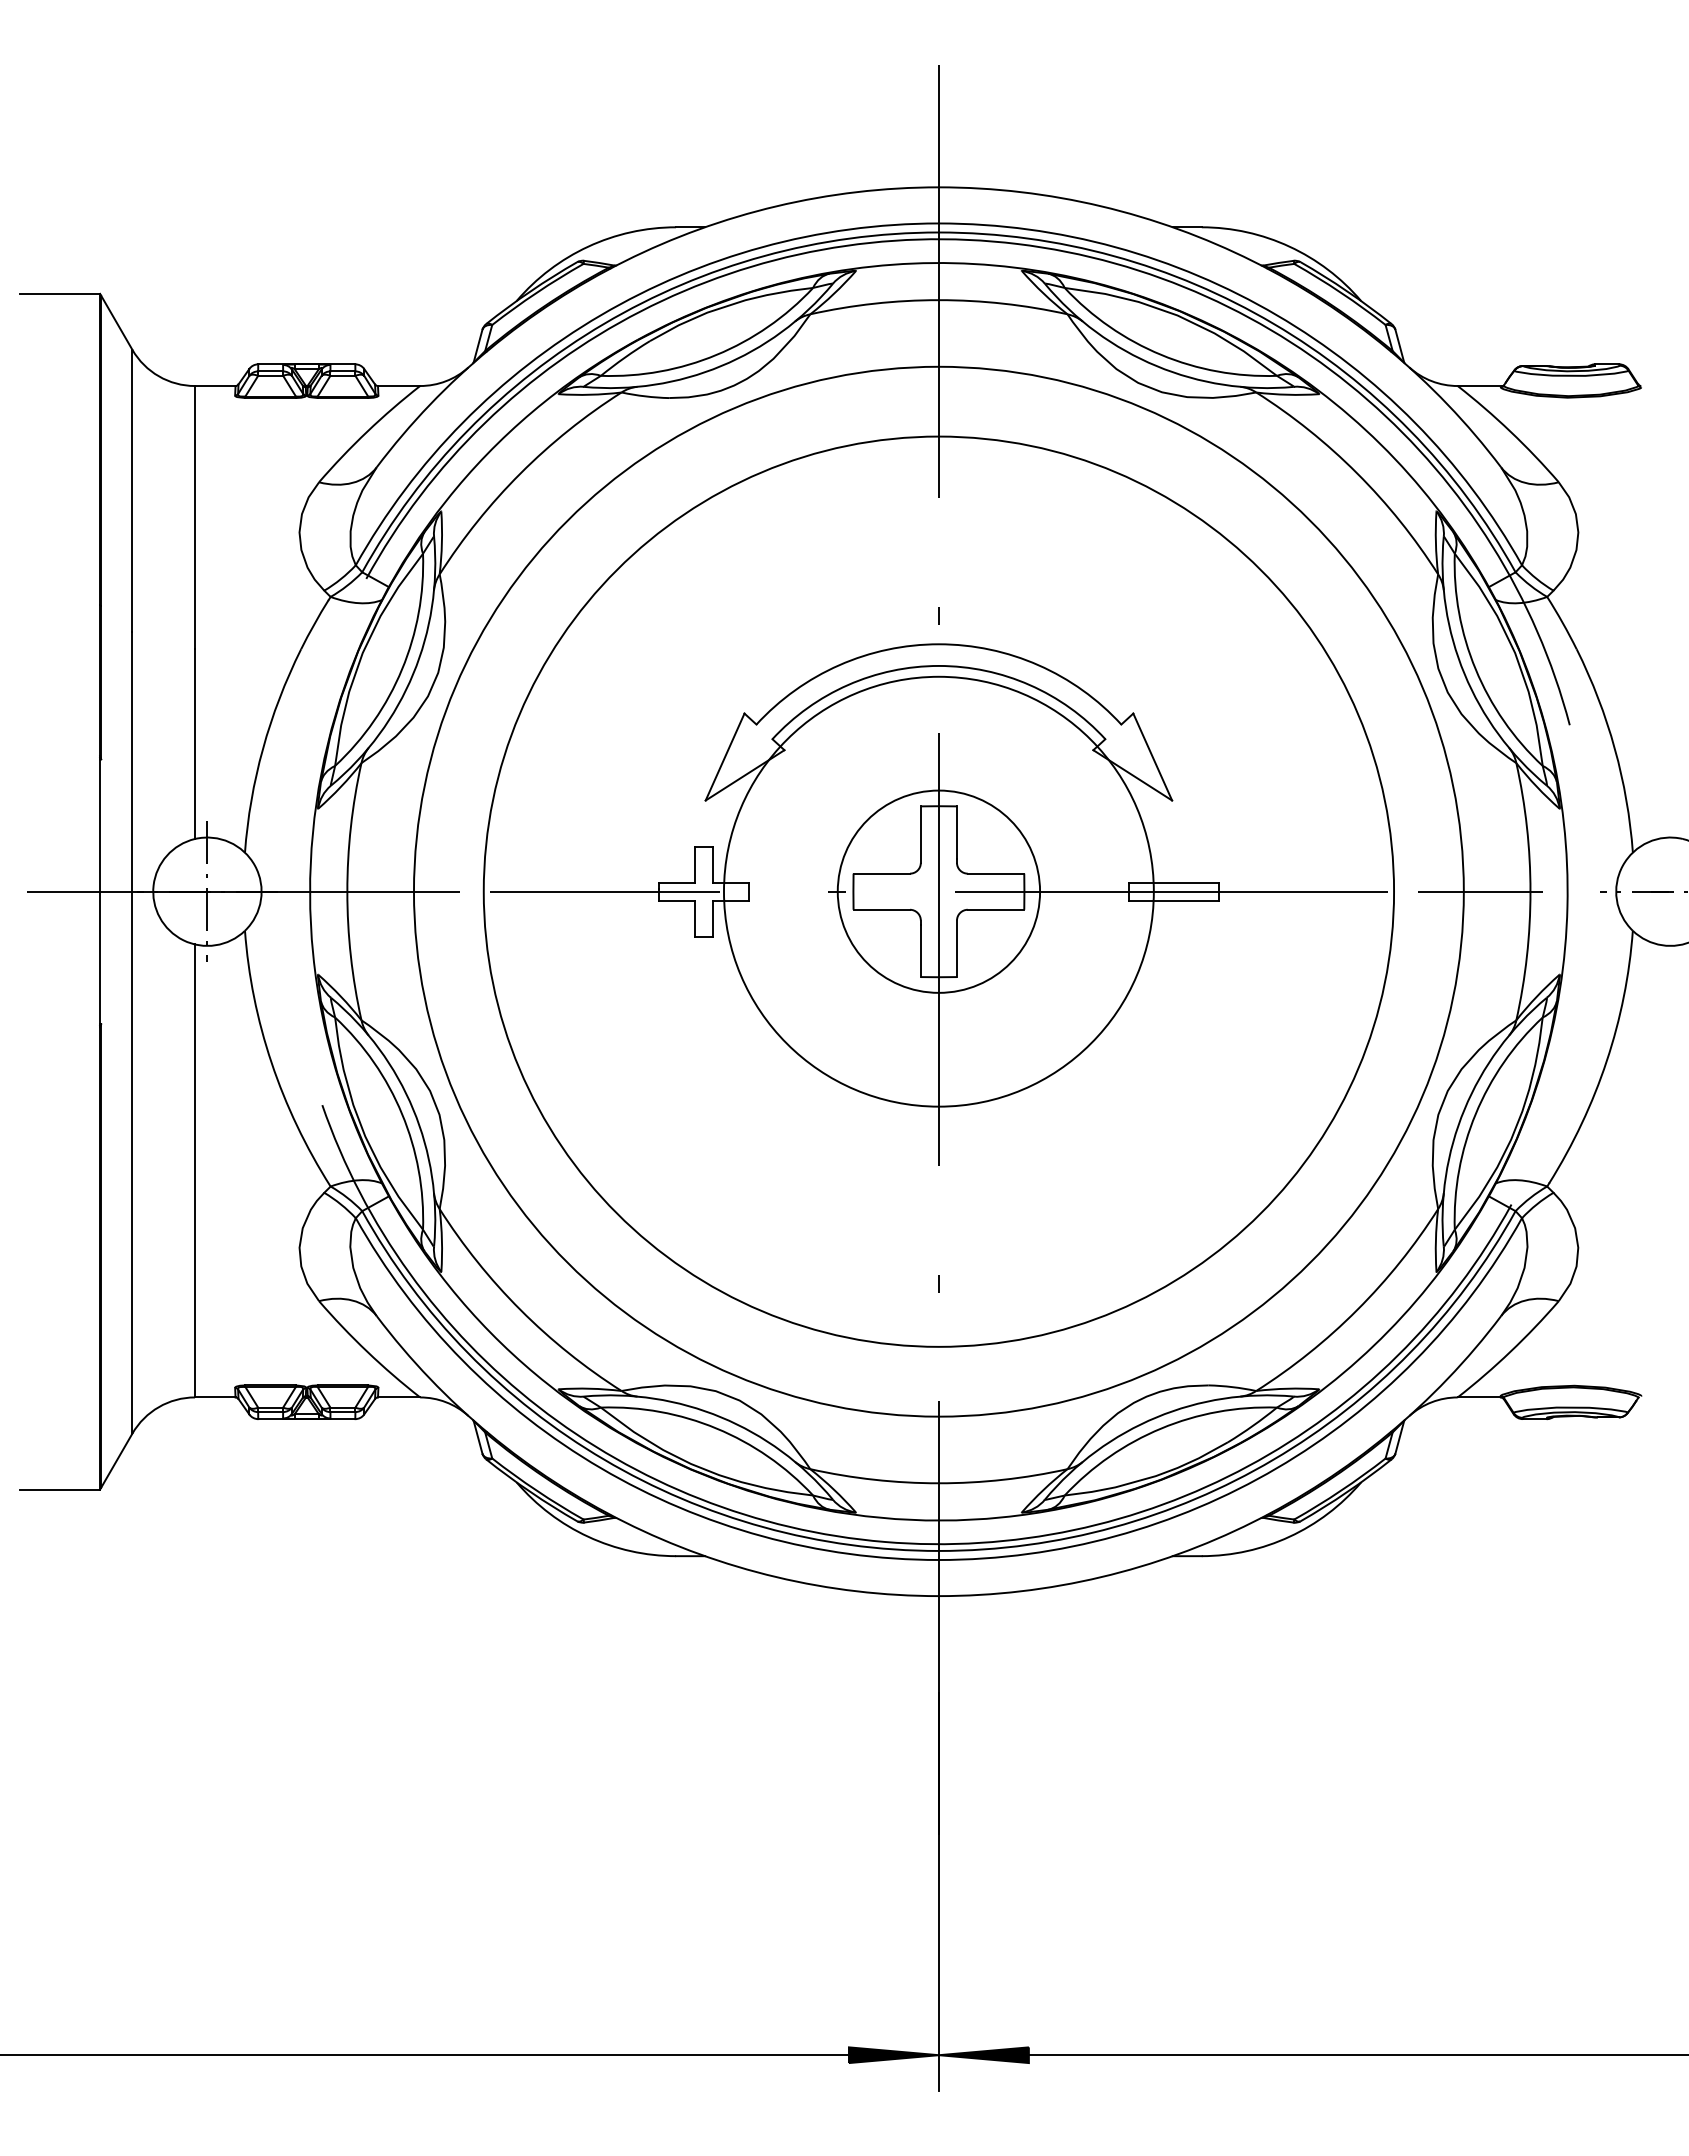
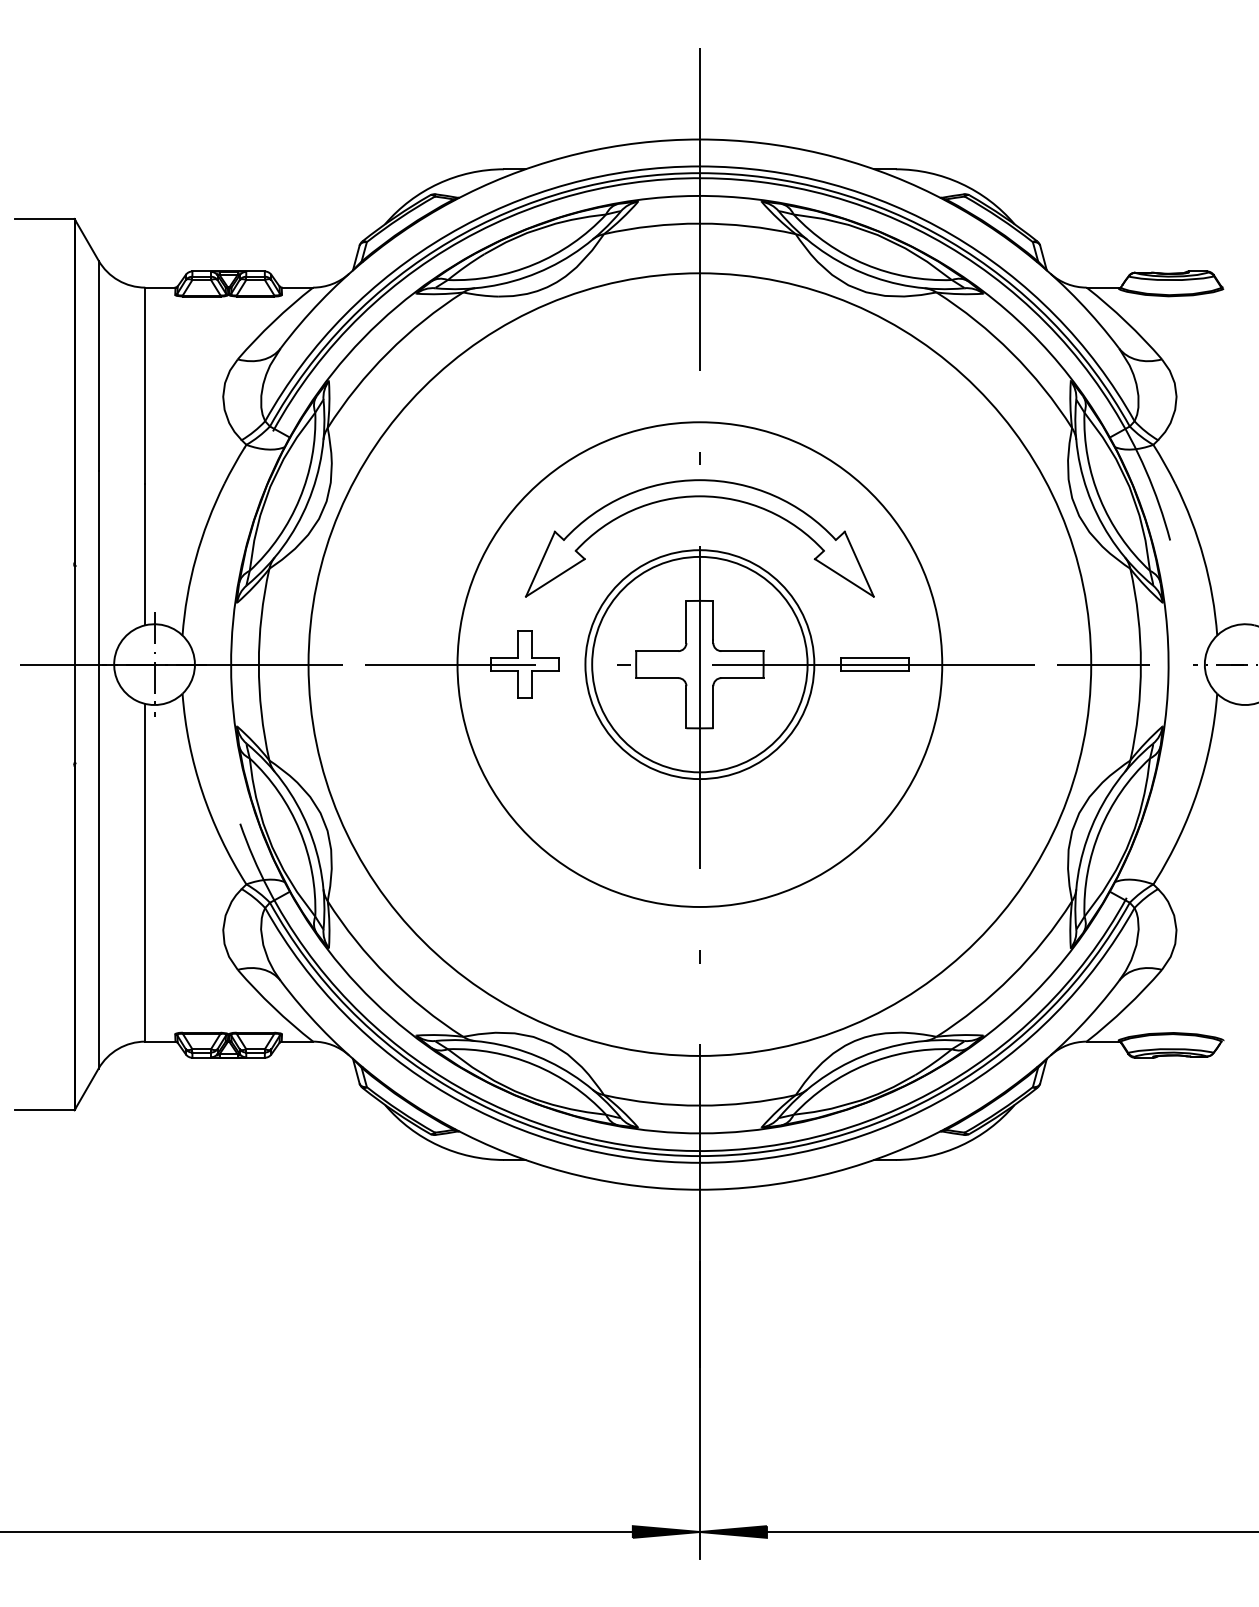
circle: (938, 891) -> (699, 664), size x0.71
circle: (938, 891) -> (699, 664), size x0.71
circle: (938, 891) -> (699, 664), size x1.43

